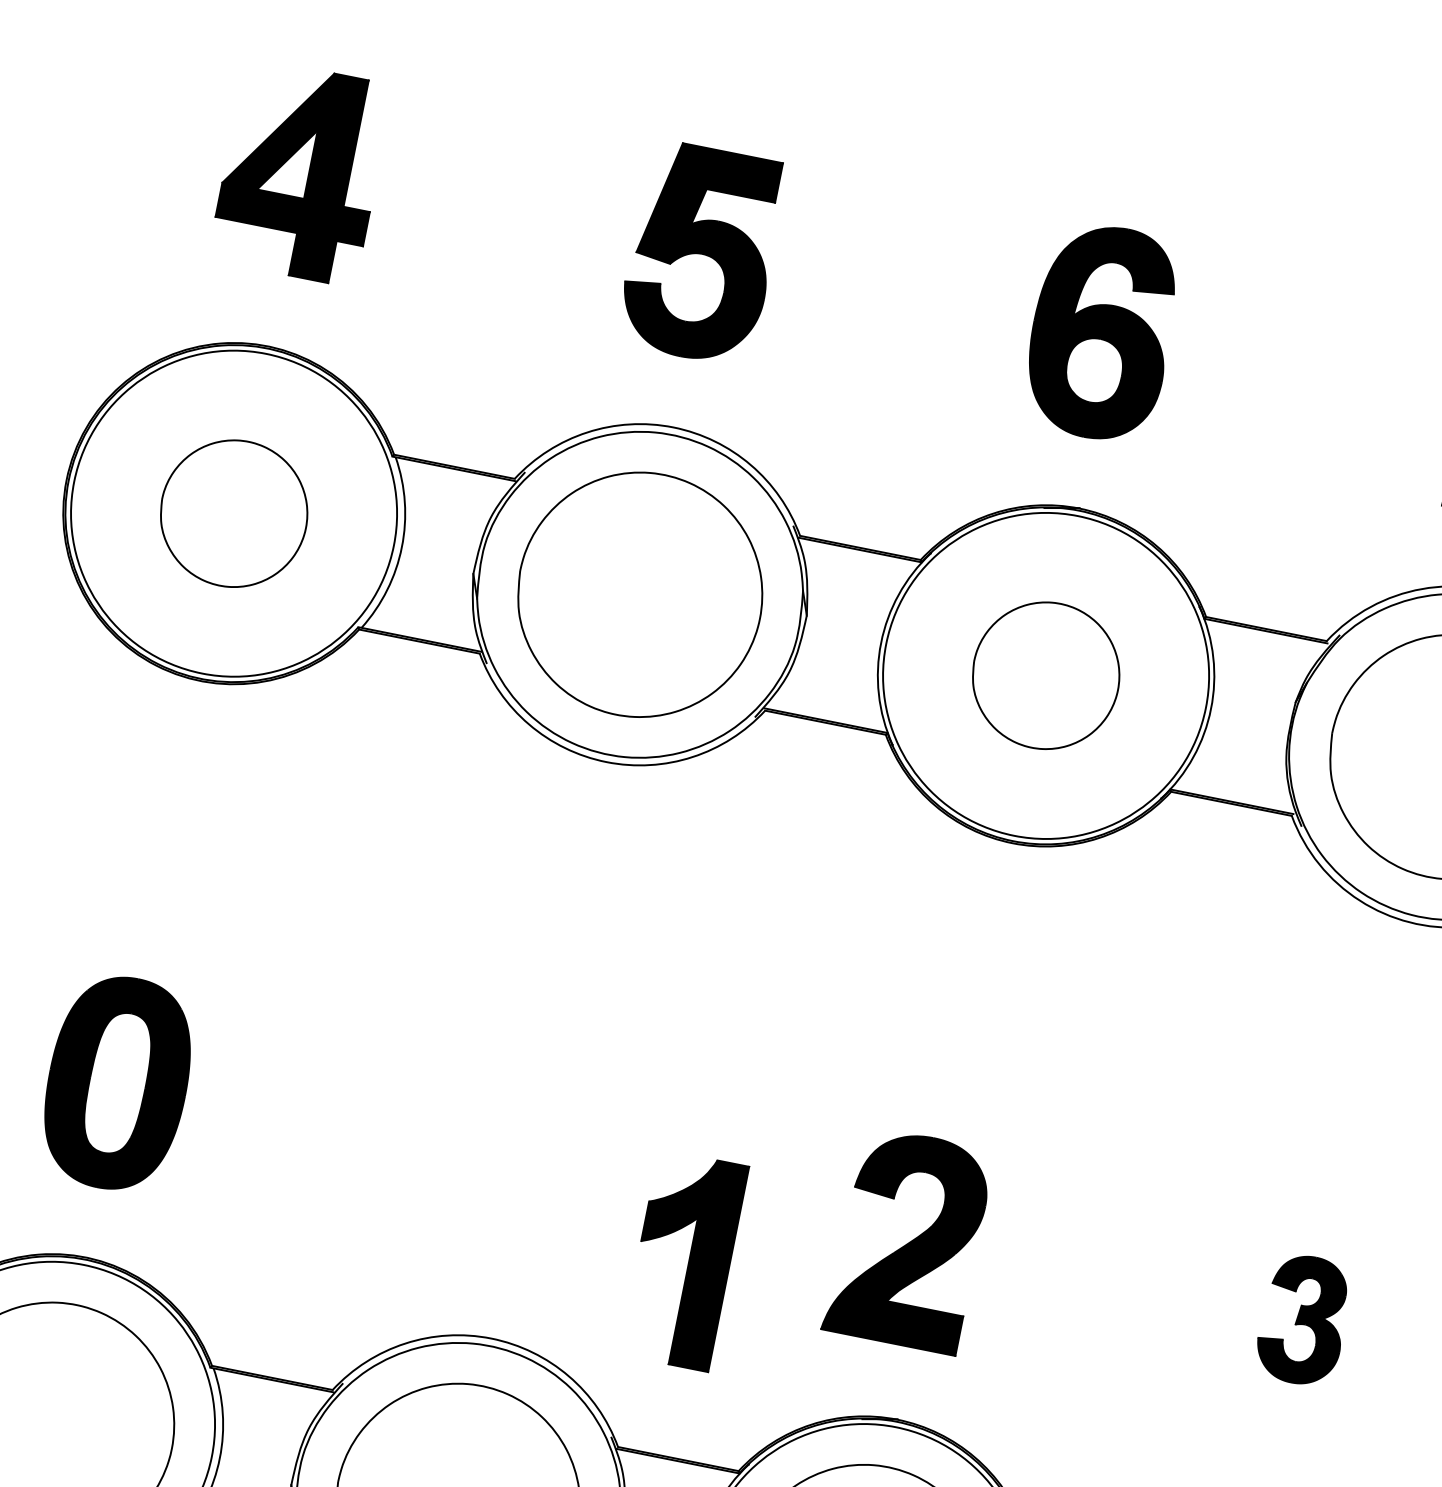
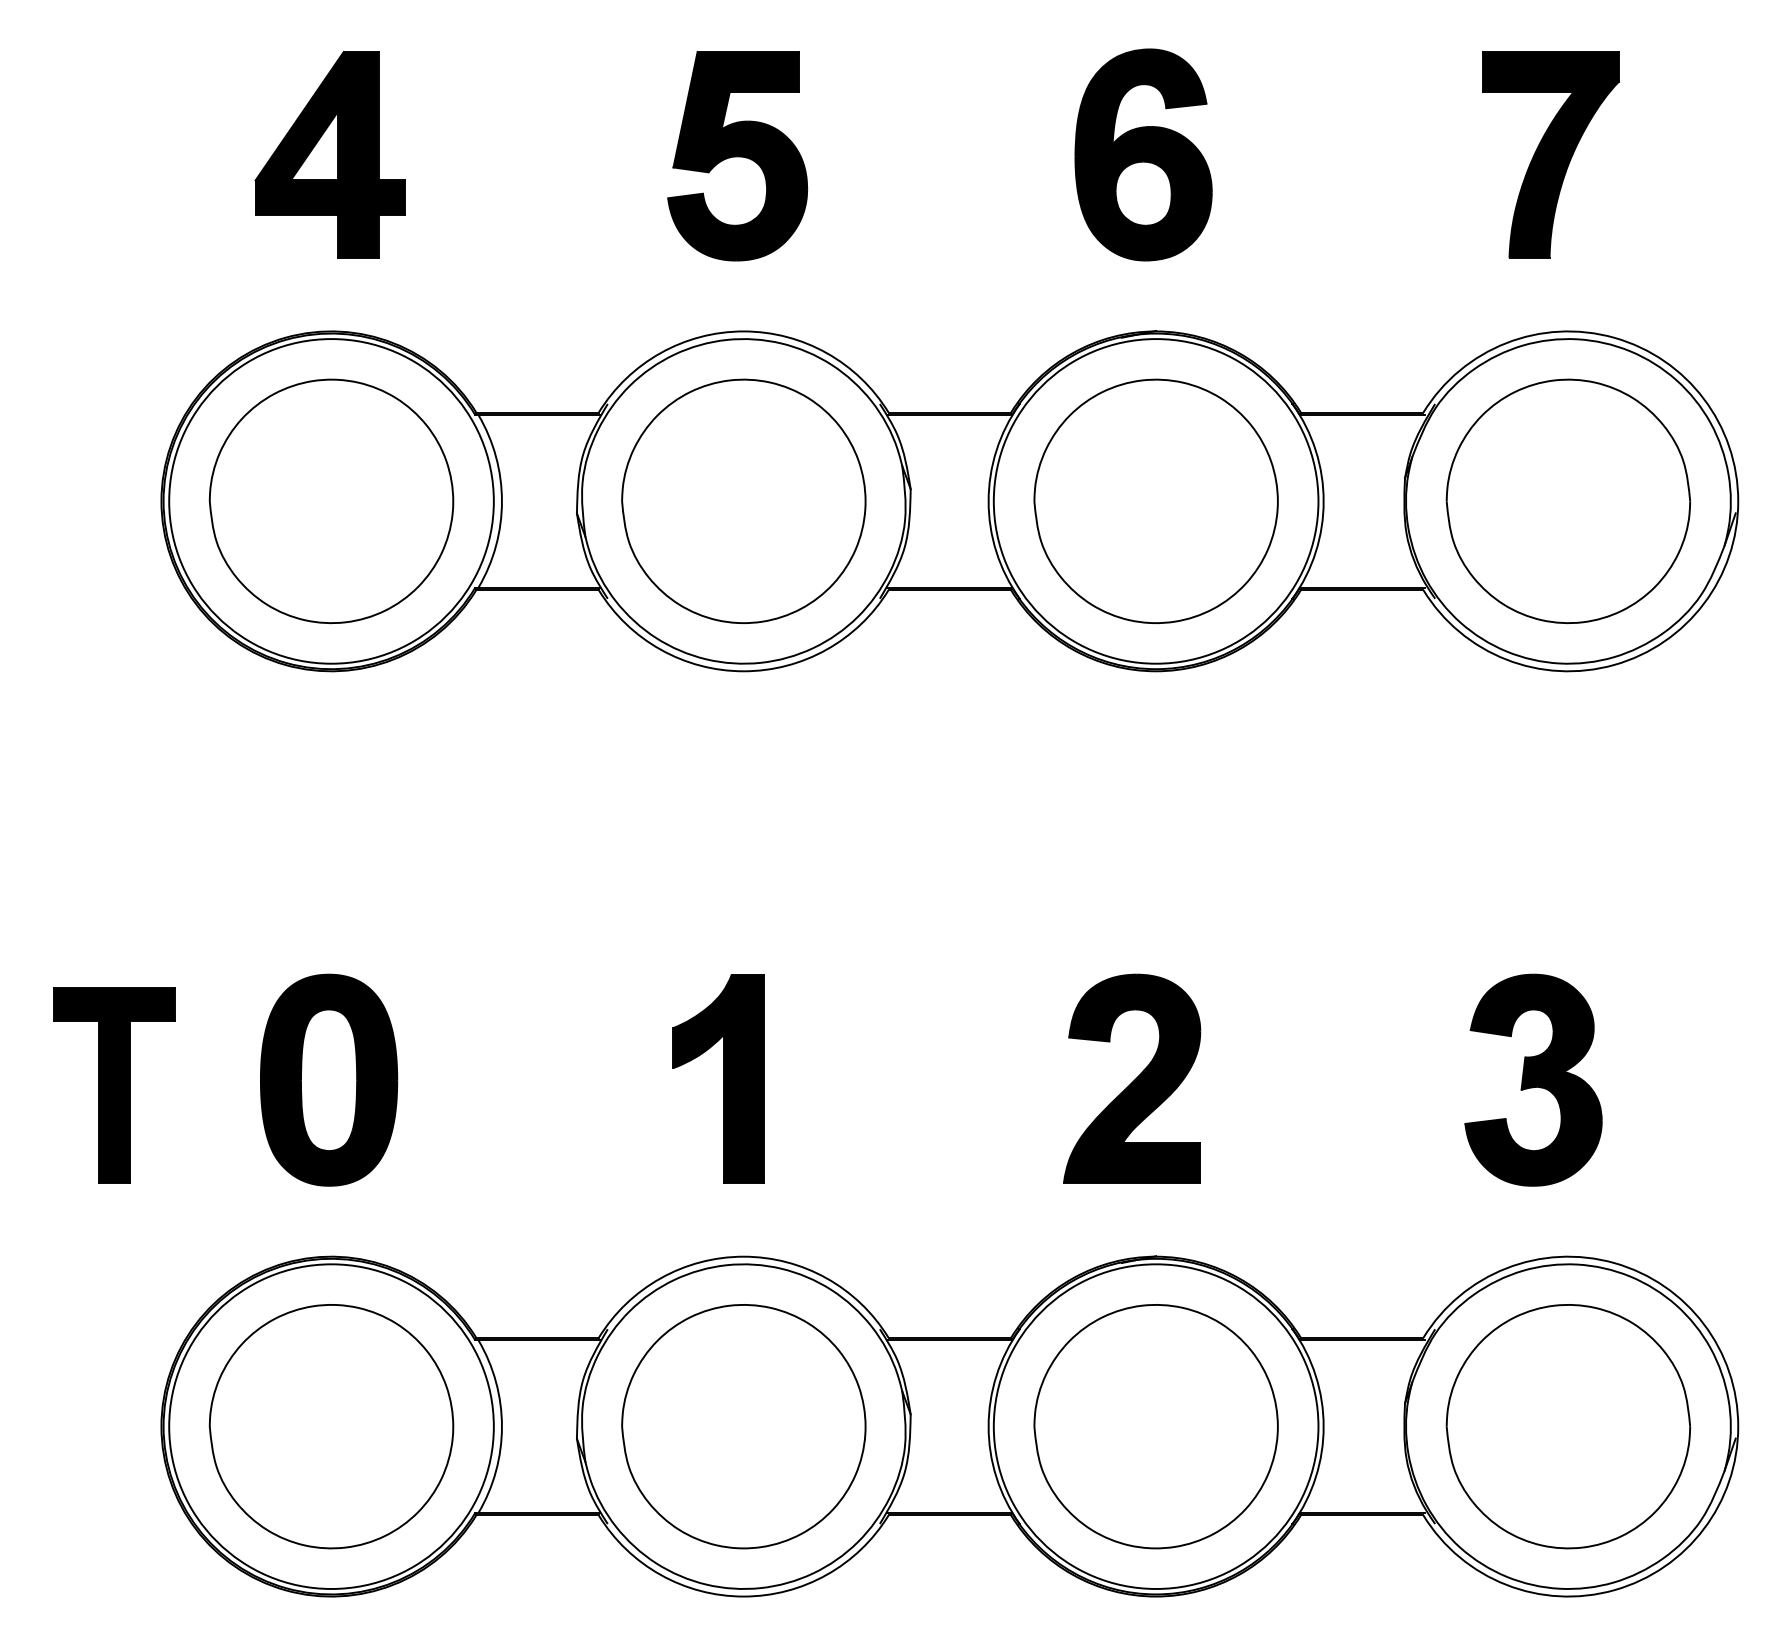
part: (234, 513) -> (331, 501), size x1.67
part: (1045, 674) -> (1155, 500), size x1.67
part: (683, 1260) -> (718, 1078), moved
part: (1303, 1319) -> (1533, 1079), size x1.67

